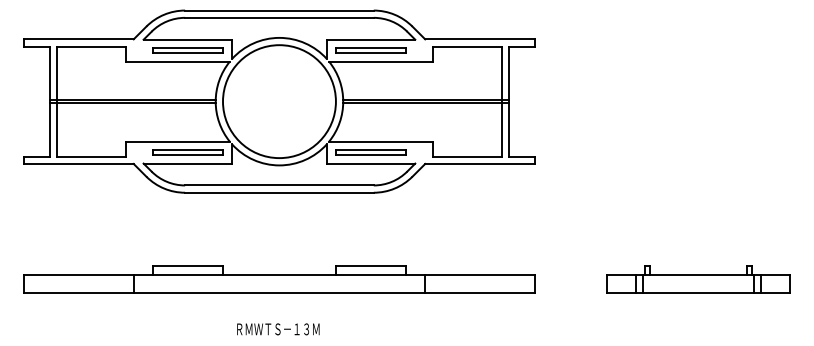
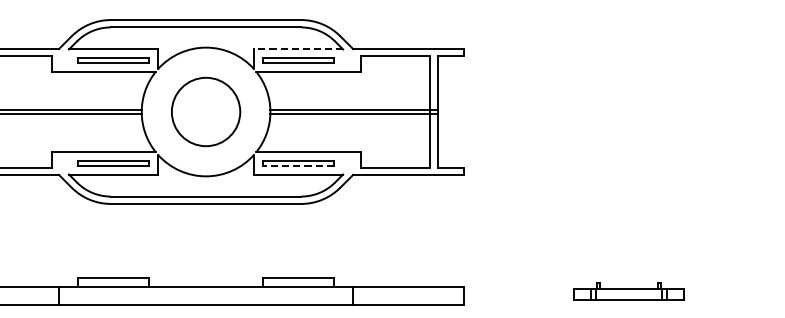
line: (370, 39) -> (297, 49), solid -> dashed
circle: (279, 101) -> (206, 111), size x0.6
line: (370, 155) -> (297, 166), solid -> dashed
part: (698, 279) -> (629, 291), size x0.6

